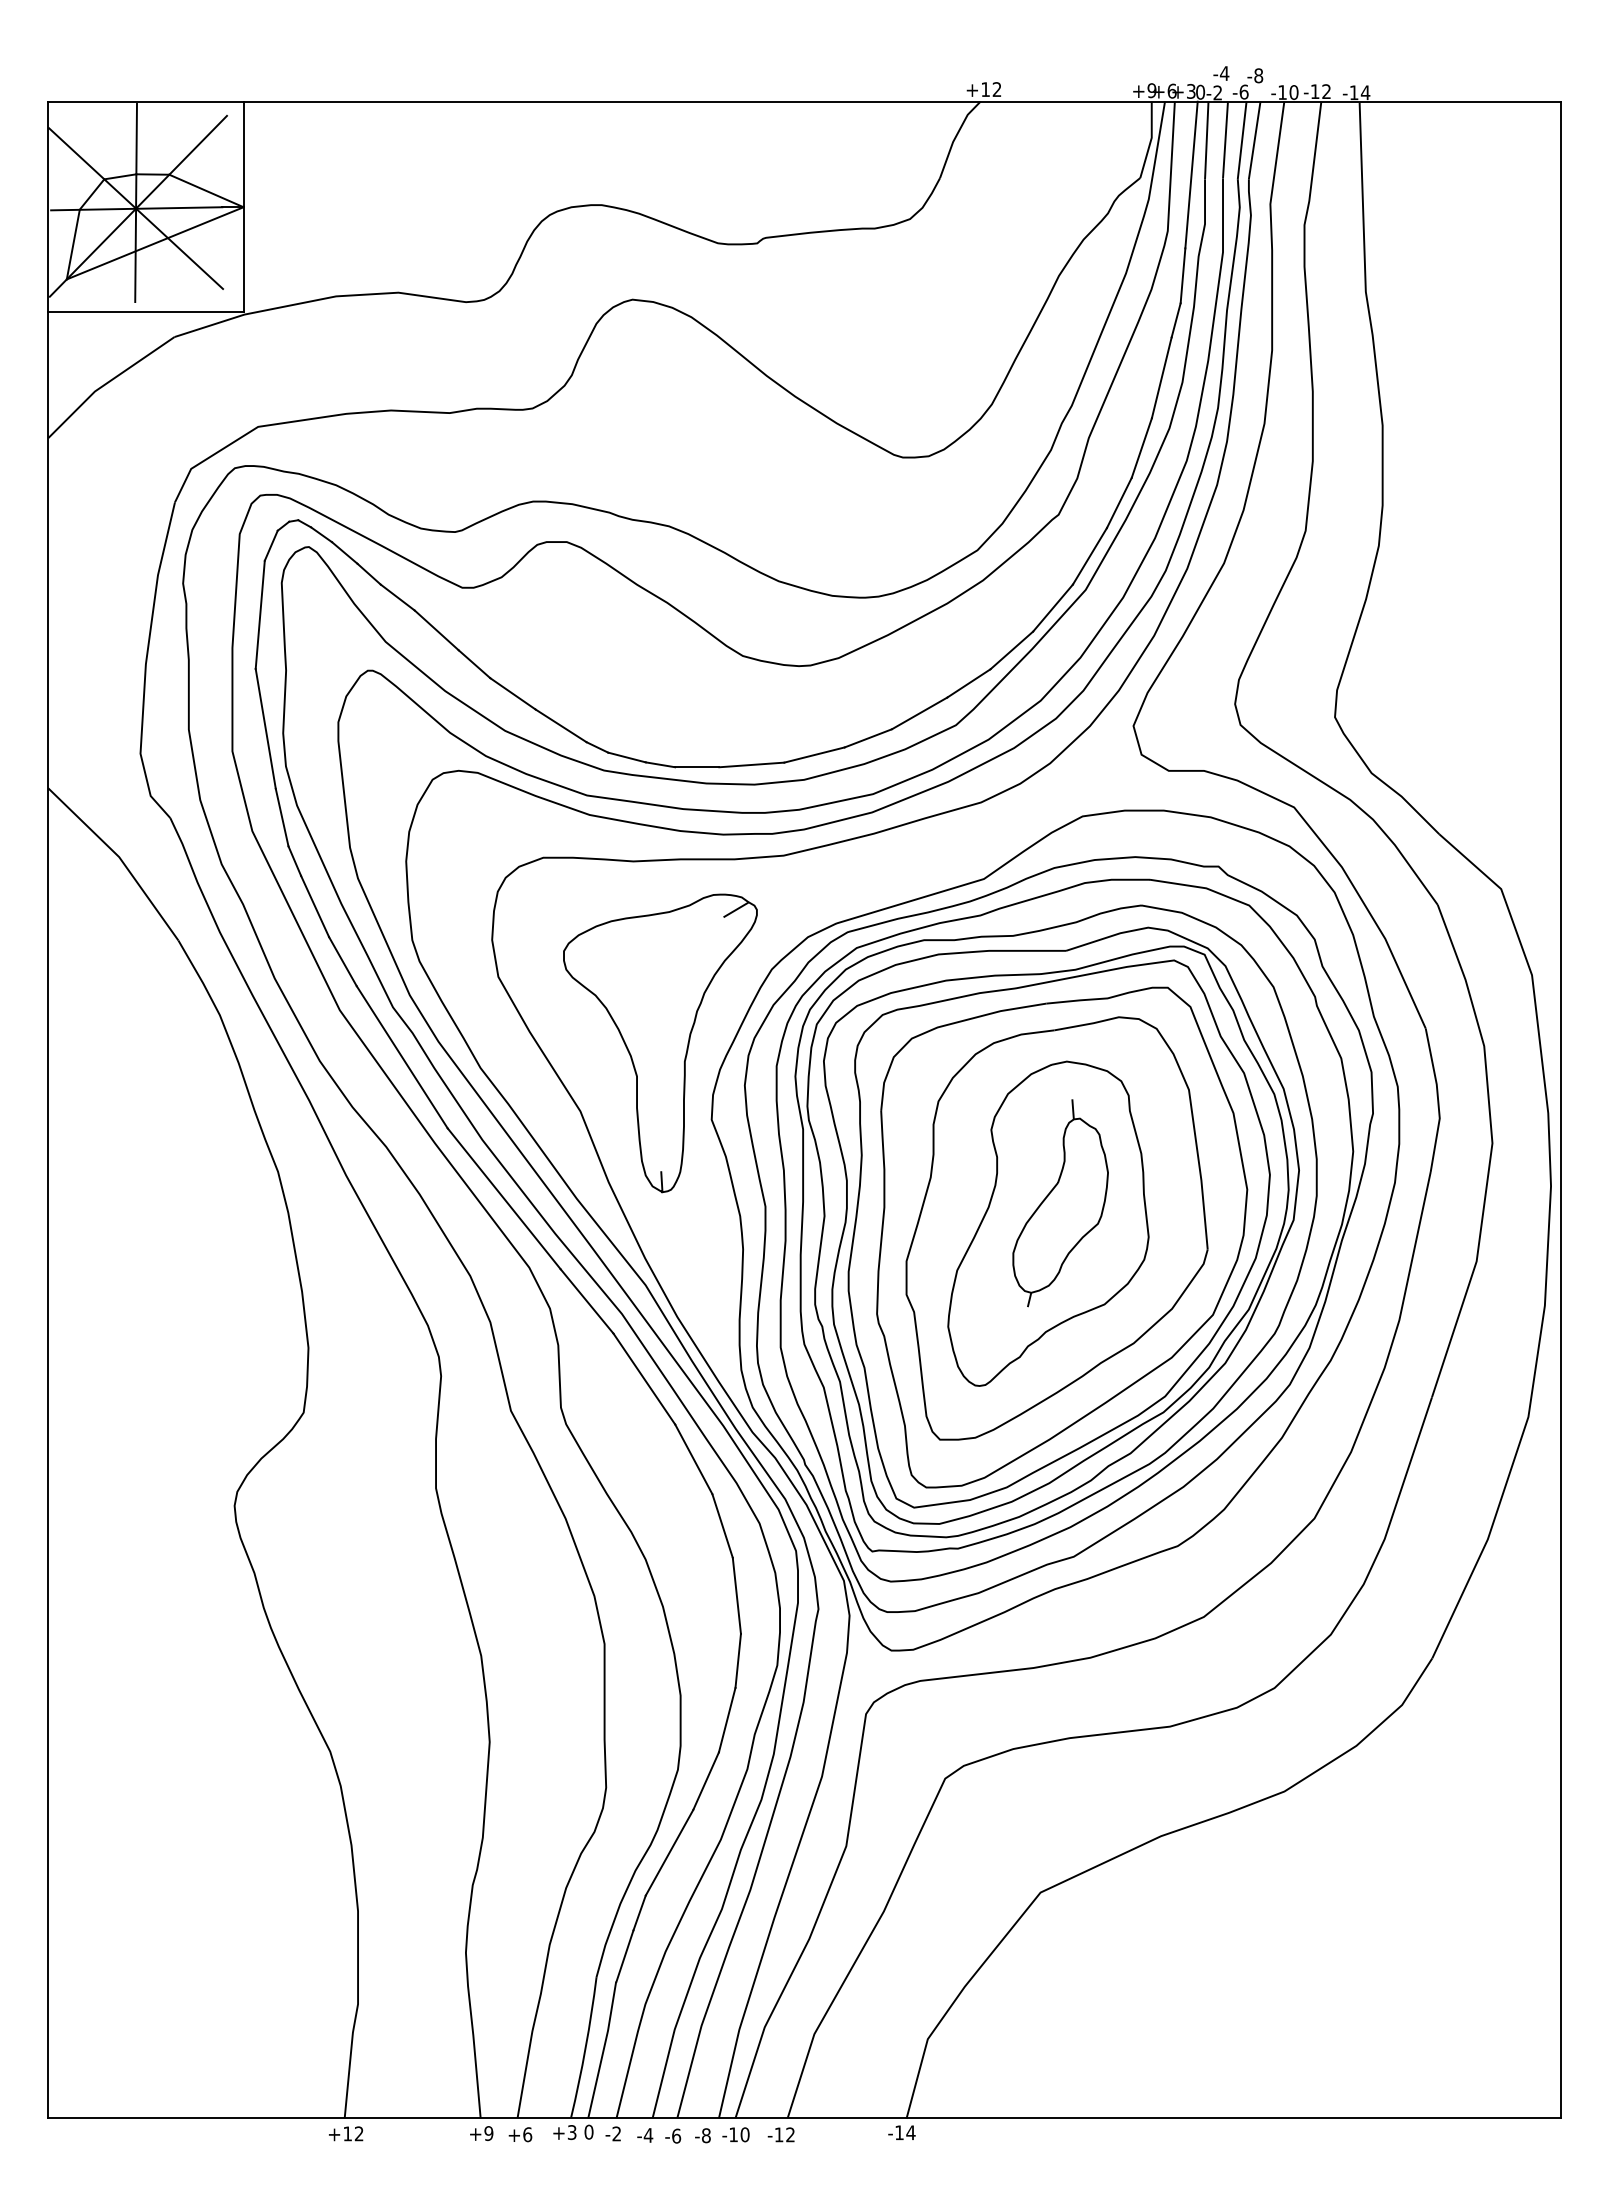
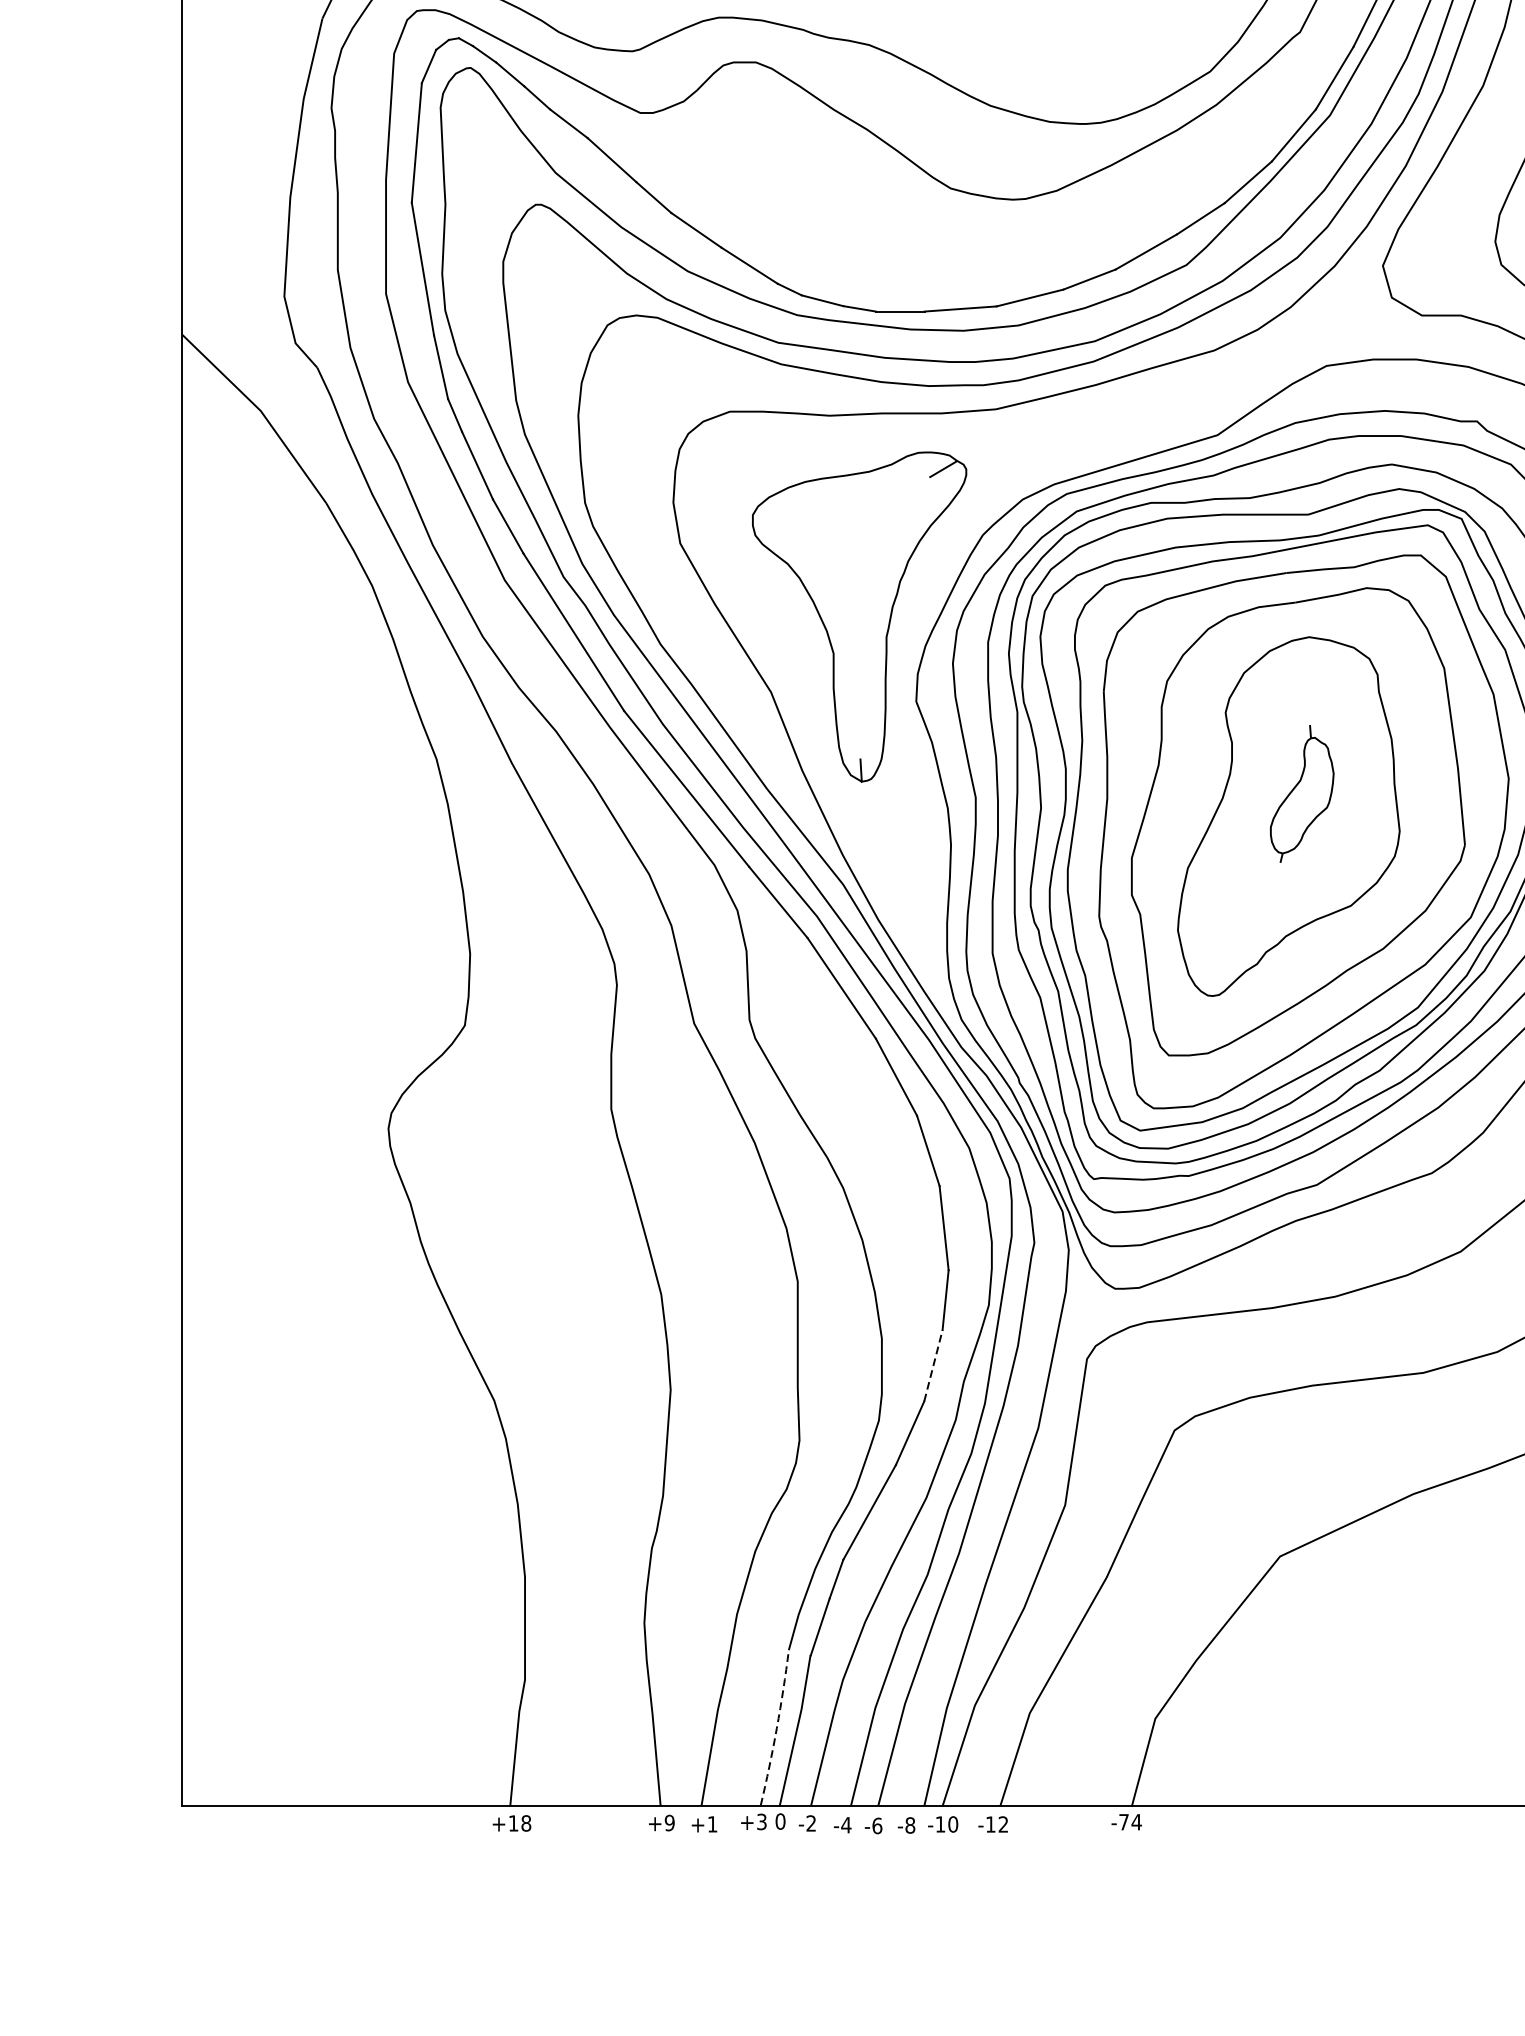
part: (1060, 1203) -> (1302, 794), size x0.6
line: (727, 1719) -> (933, 1365), solid -> dashed
arc: (585, 2047) -> (776, 1727), solid -> dashed
text: (899, 2132) -> (1124, 1821), -14 -> -74
text: (358, 2133) -> (525, 1823), +12 -> +18
text: (527, 2134) -> (712, 1824), +6 -> +1

